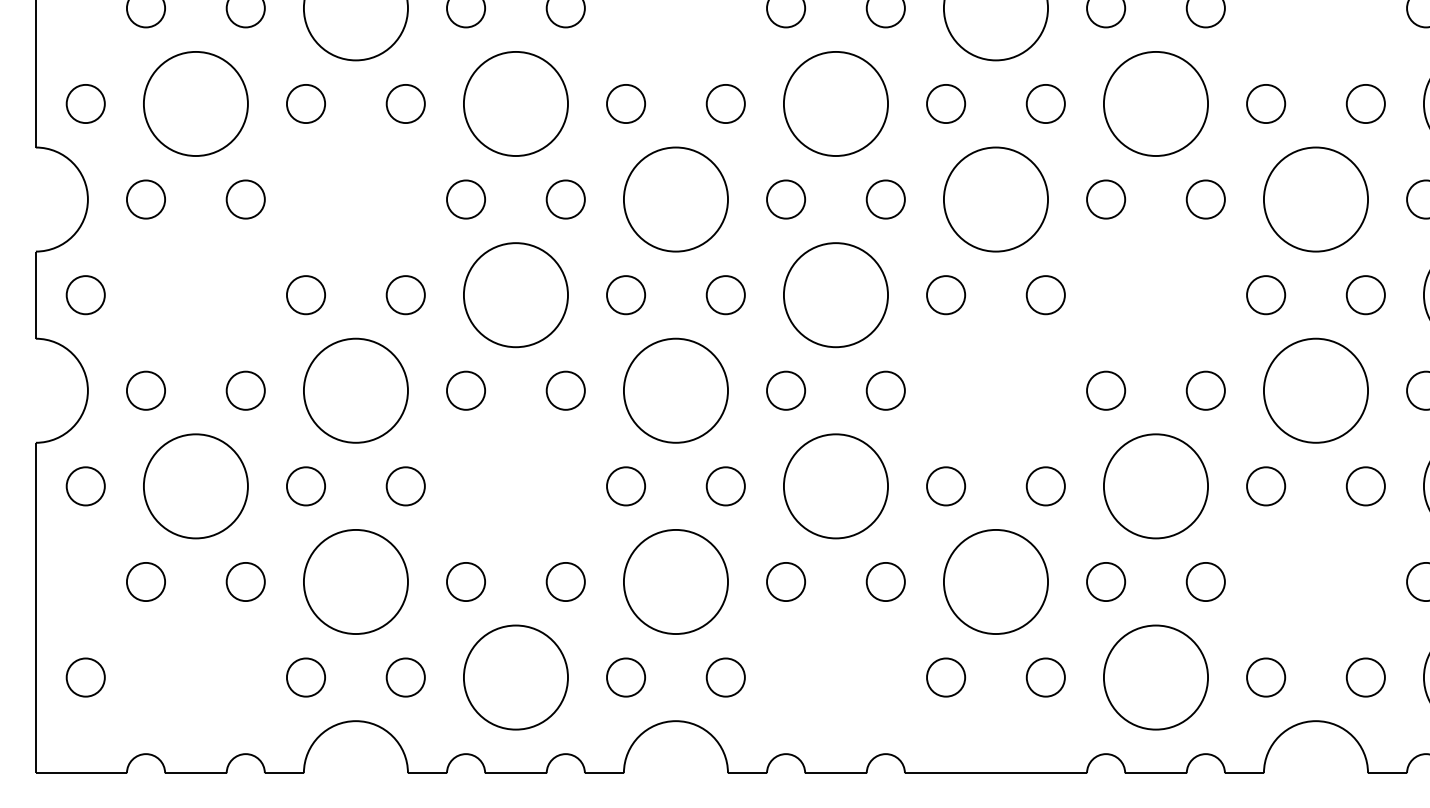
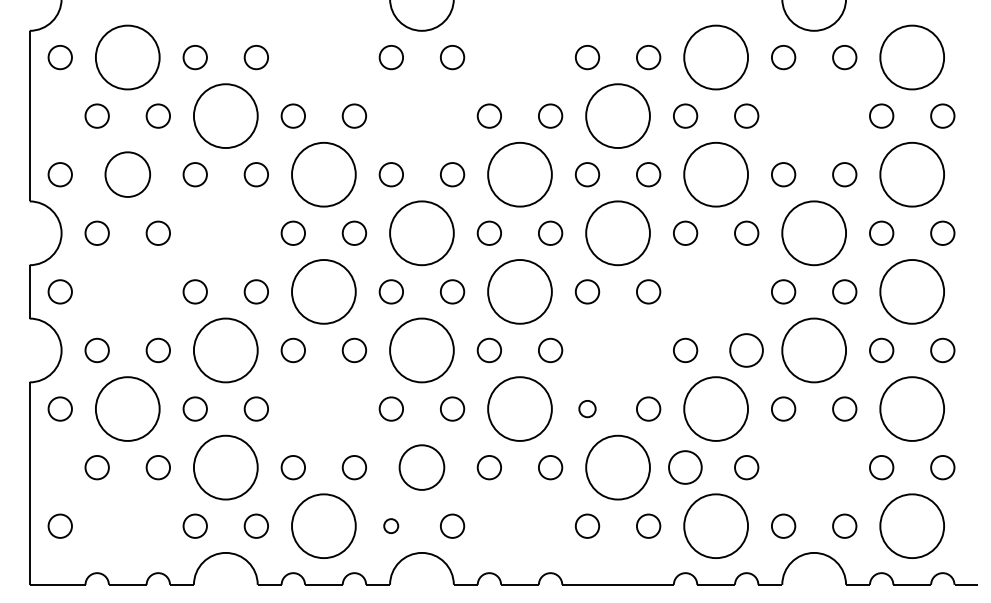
part: (195, 103) -> (127, 174), size x0.7
part: (1205, 390) -> (746, 350), size x1.4
part: (946, 485) -> (587, 408), size x0.7
part: (675, 581) -> (421, 467), size x0.7
part: (1106, 581) -> (685, 467), size x1.4
part: (624, 676) -> (390, 525), size x0.6

